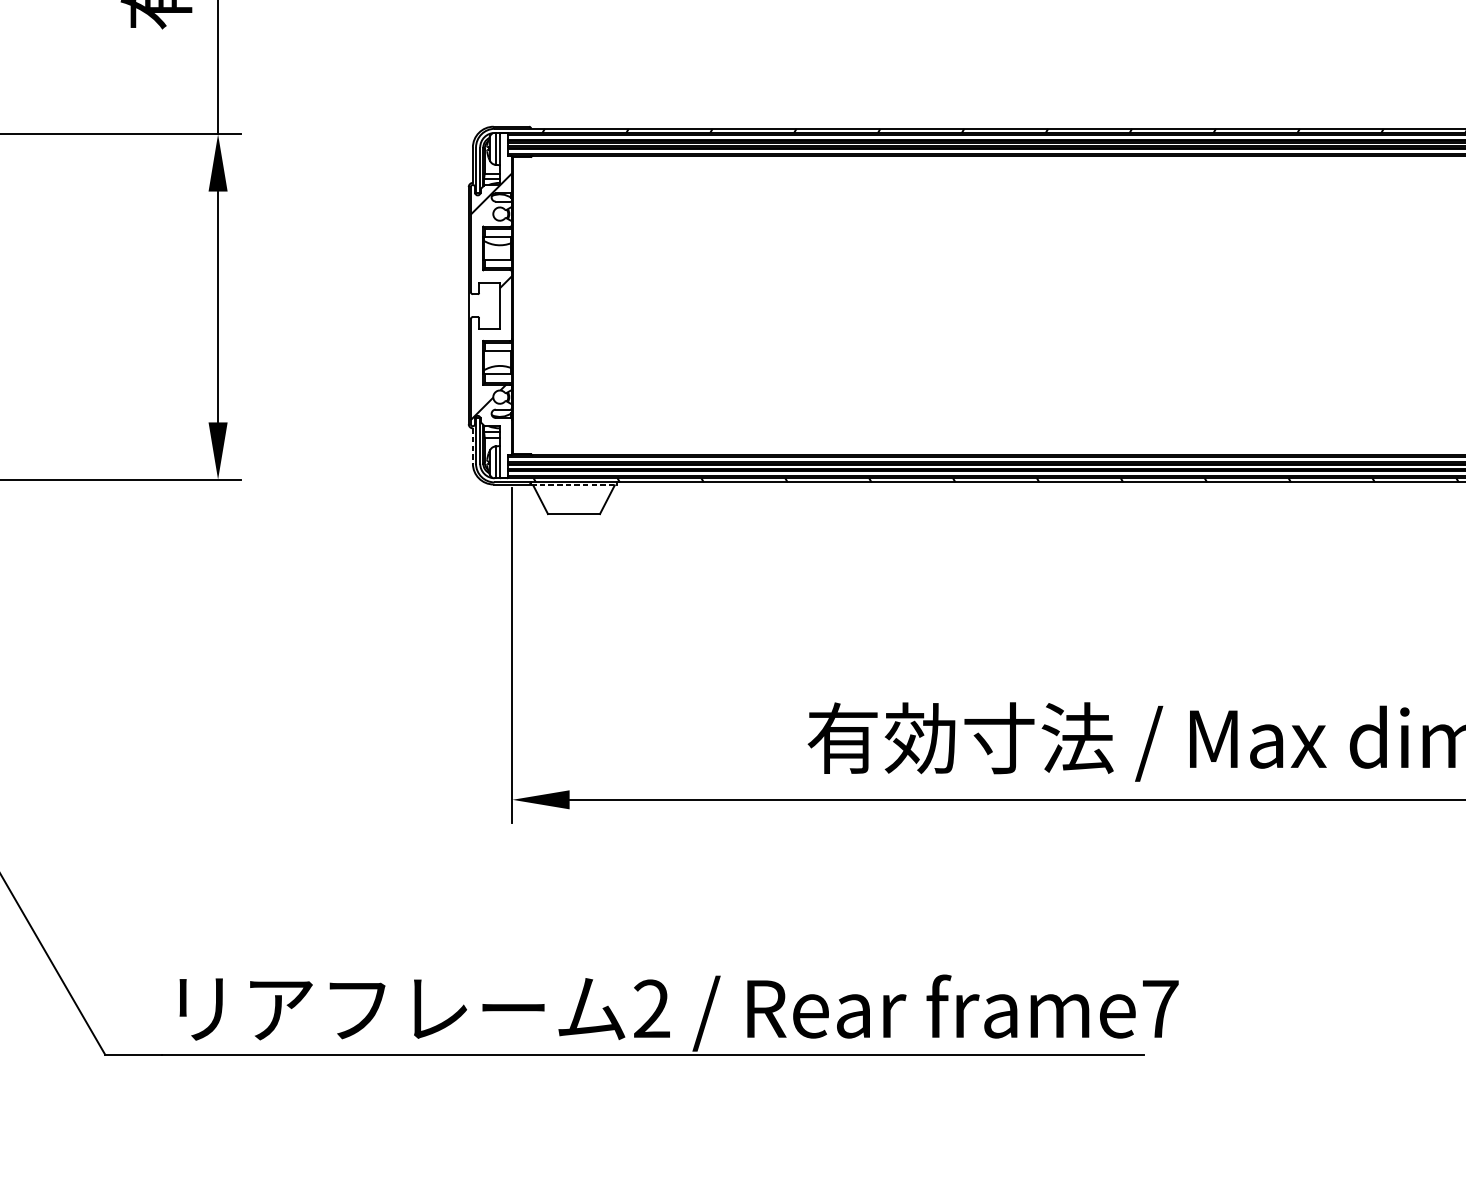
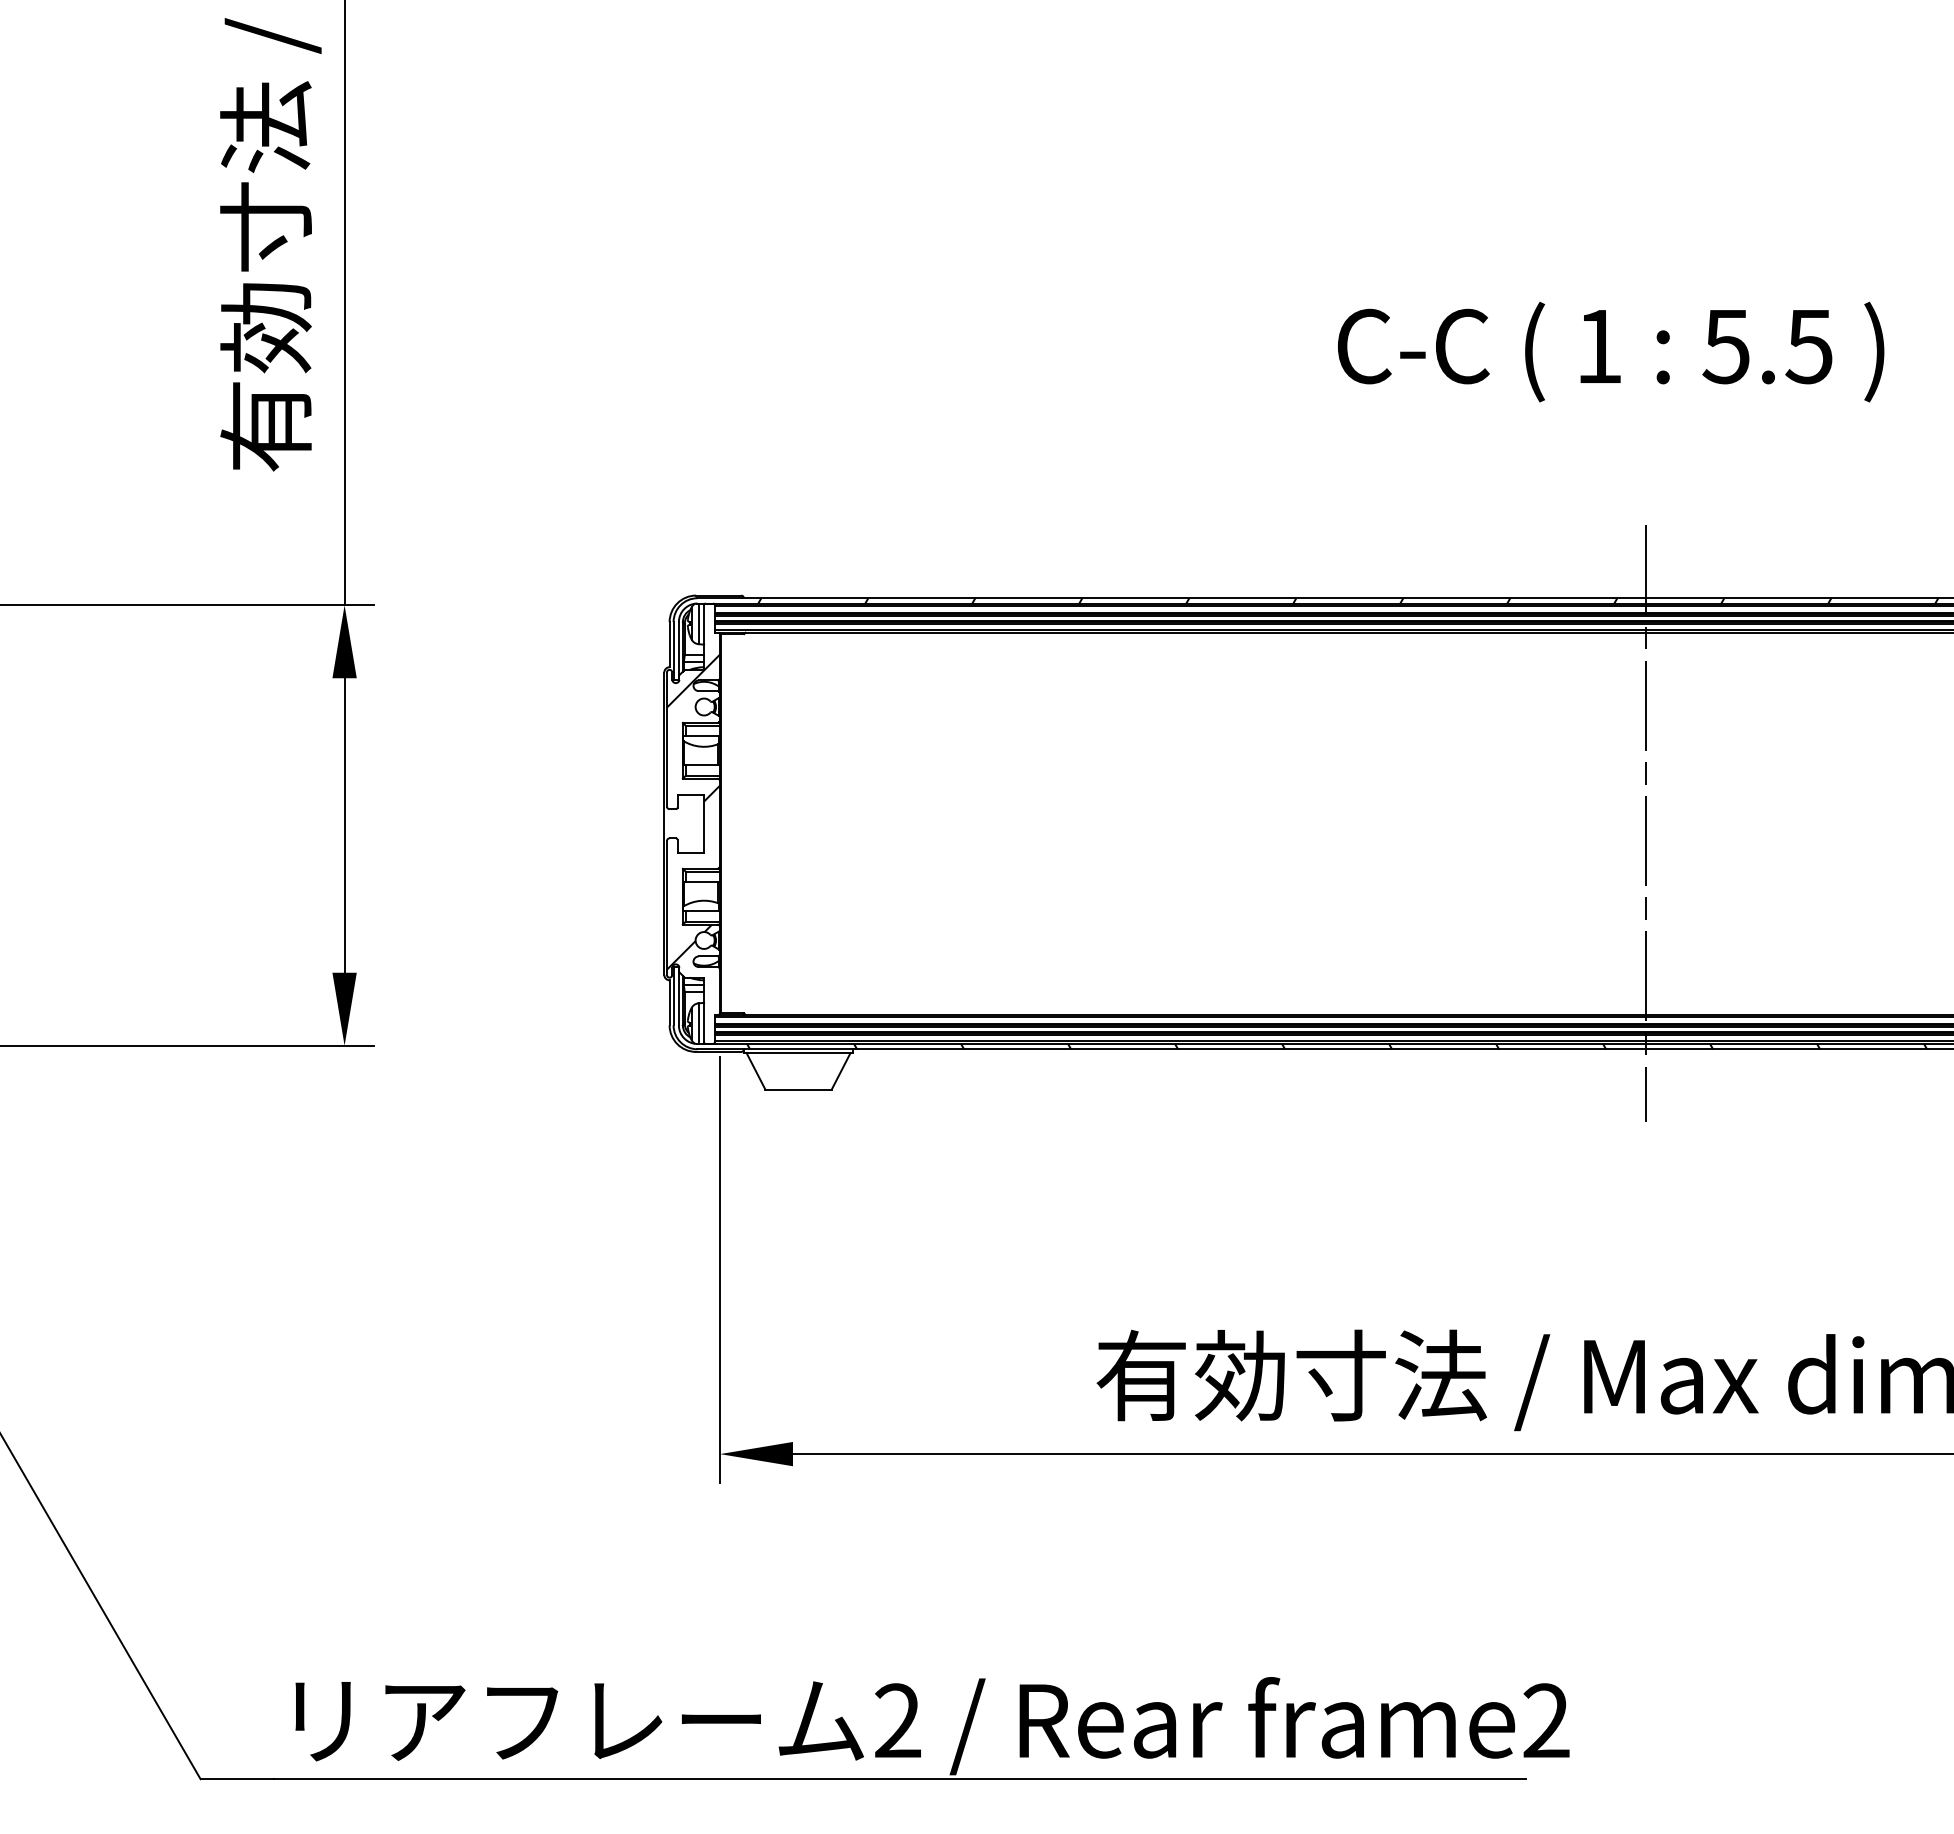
line: (1238, 305) -> (1646, 823), added
line: (472, 445) -> (669, 1002), dashed -> solid
line: (573, 485) -> (798, 1053), dashed -> solid
text: (1160, 1008) -> (1546, 1720), frame7 -> frame2

